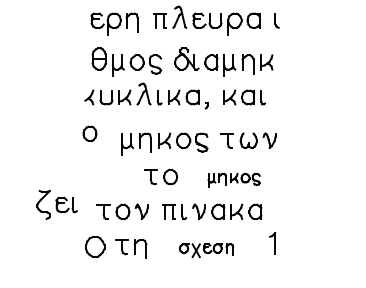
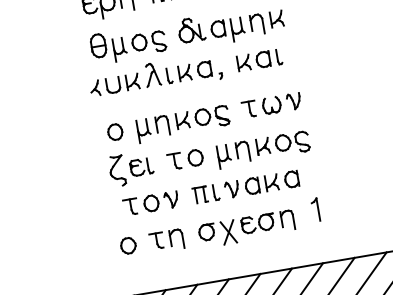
part: (89, 133) -> (114, 131), moved
part: (233, 179) -> (262, 149), size x1.67
part: (56, 204) -> (130, 168), moved
part: (94, 247) -> (127, 246), size x0.71
part: (206, 250) -> (246, 229), size x1.67

